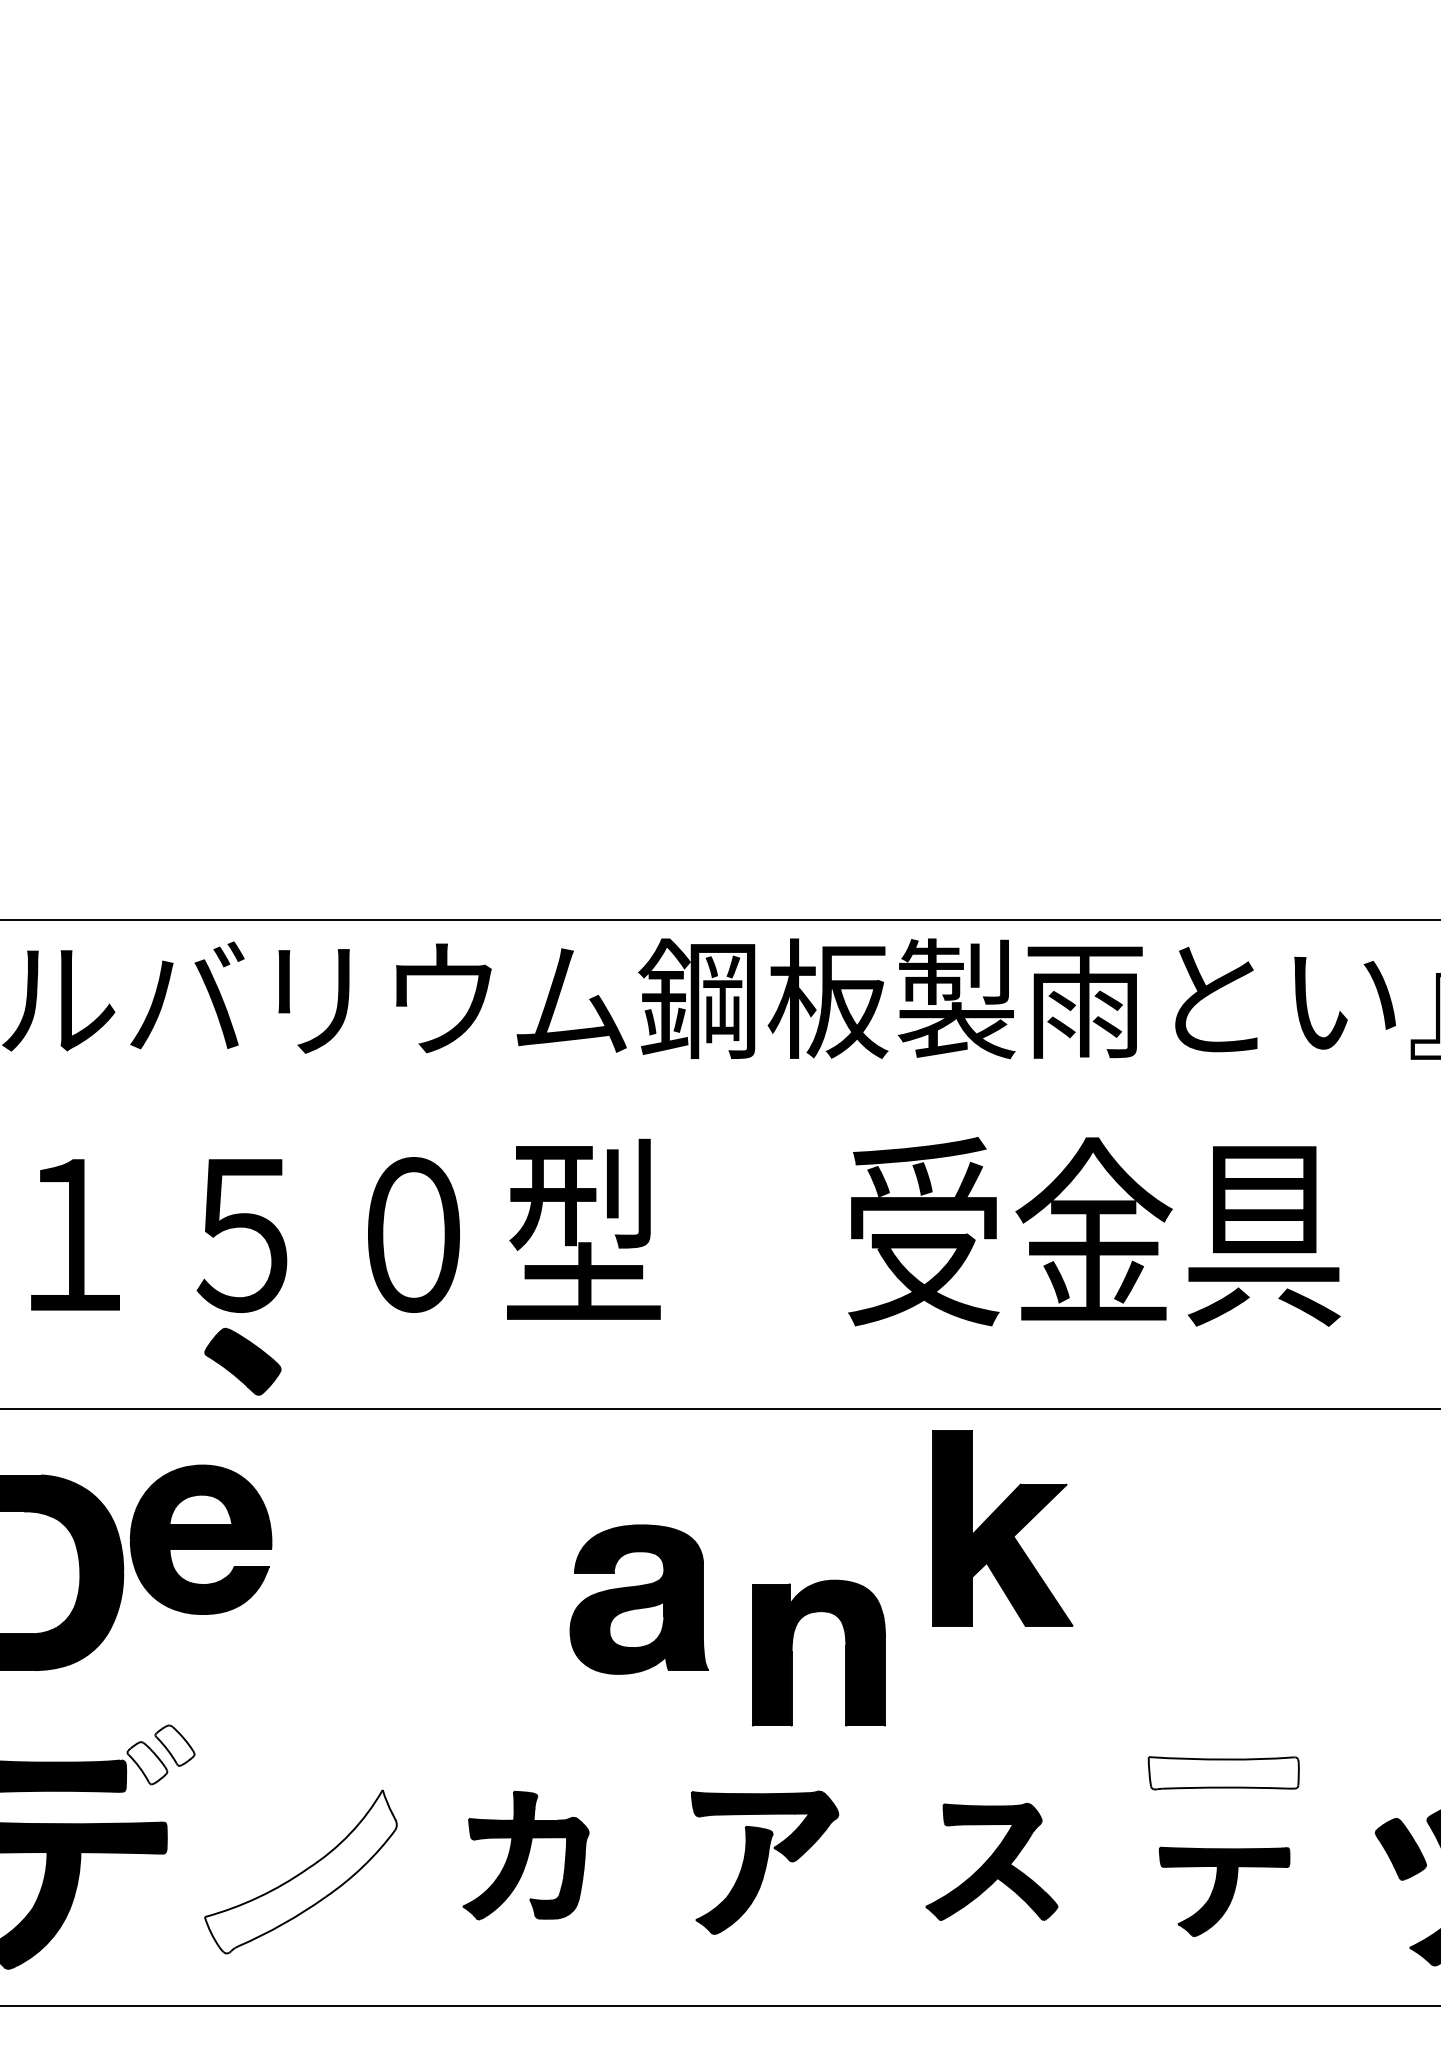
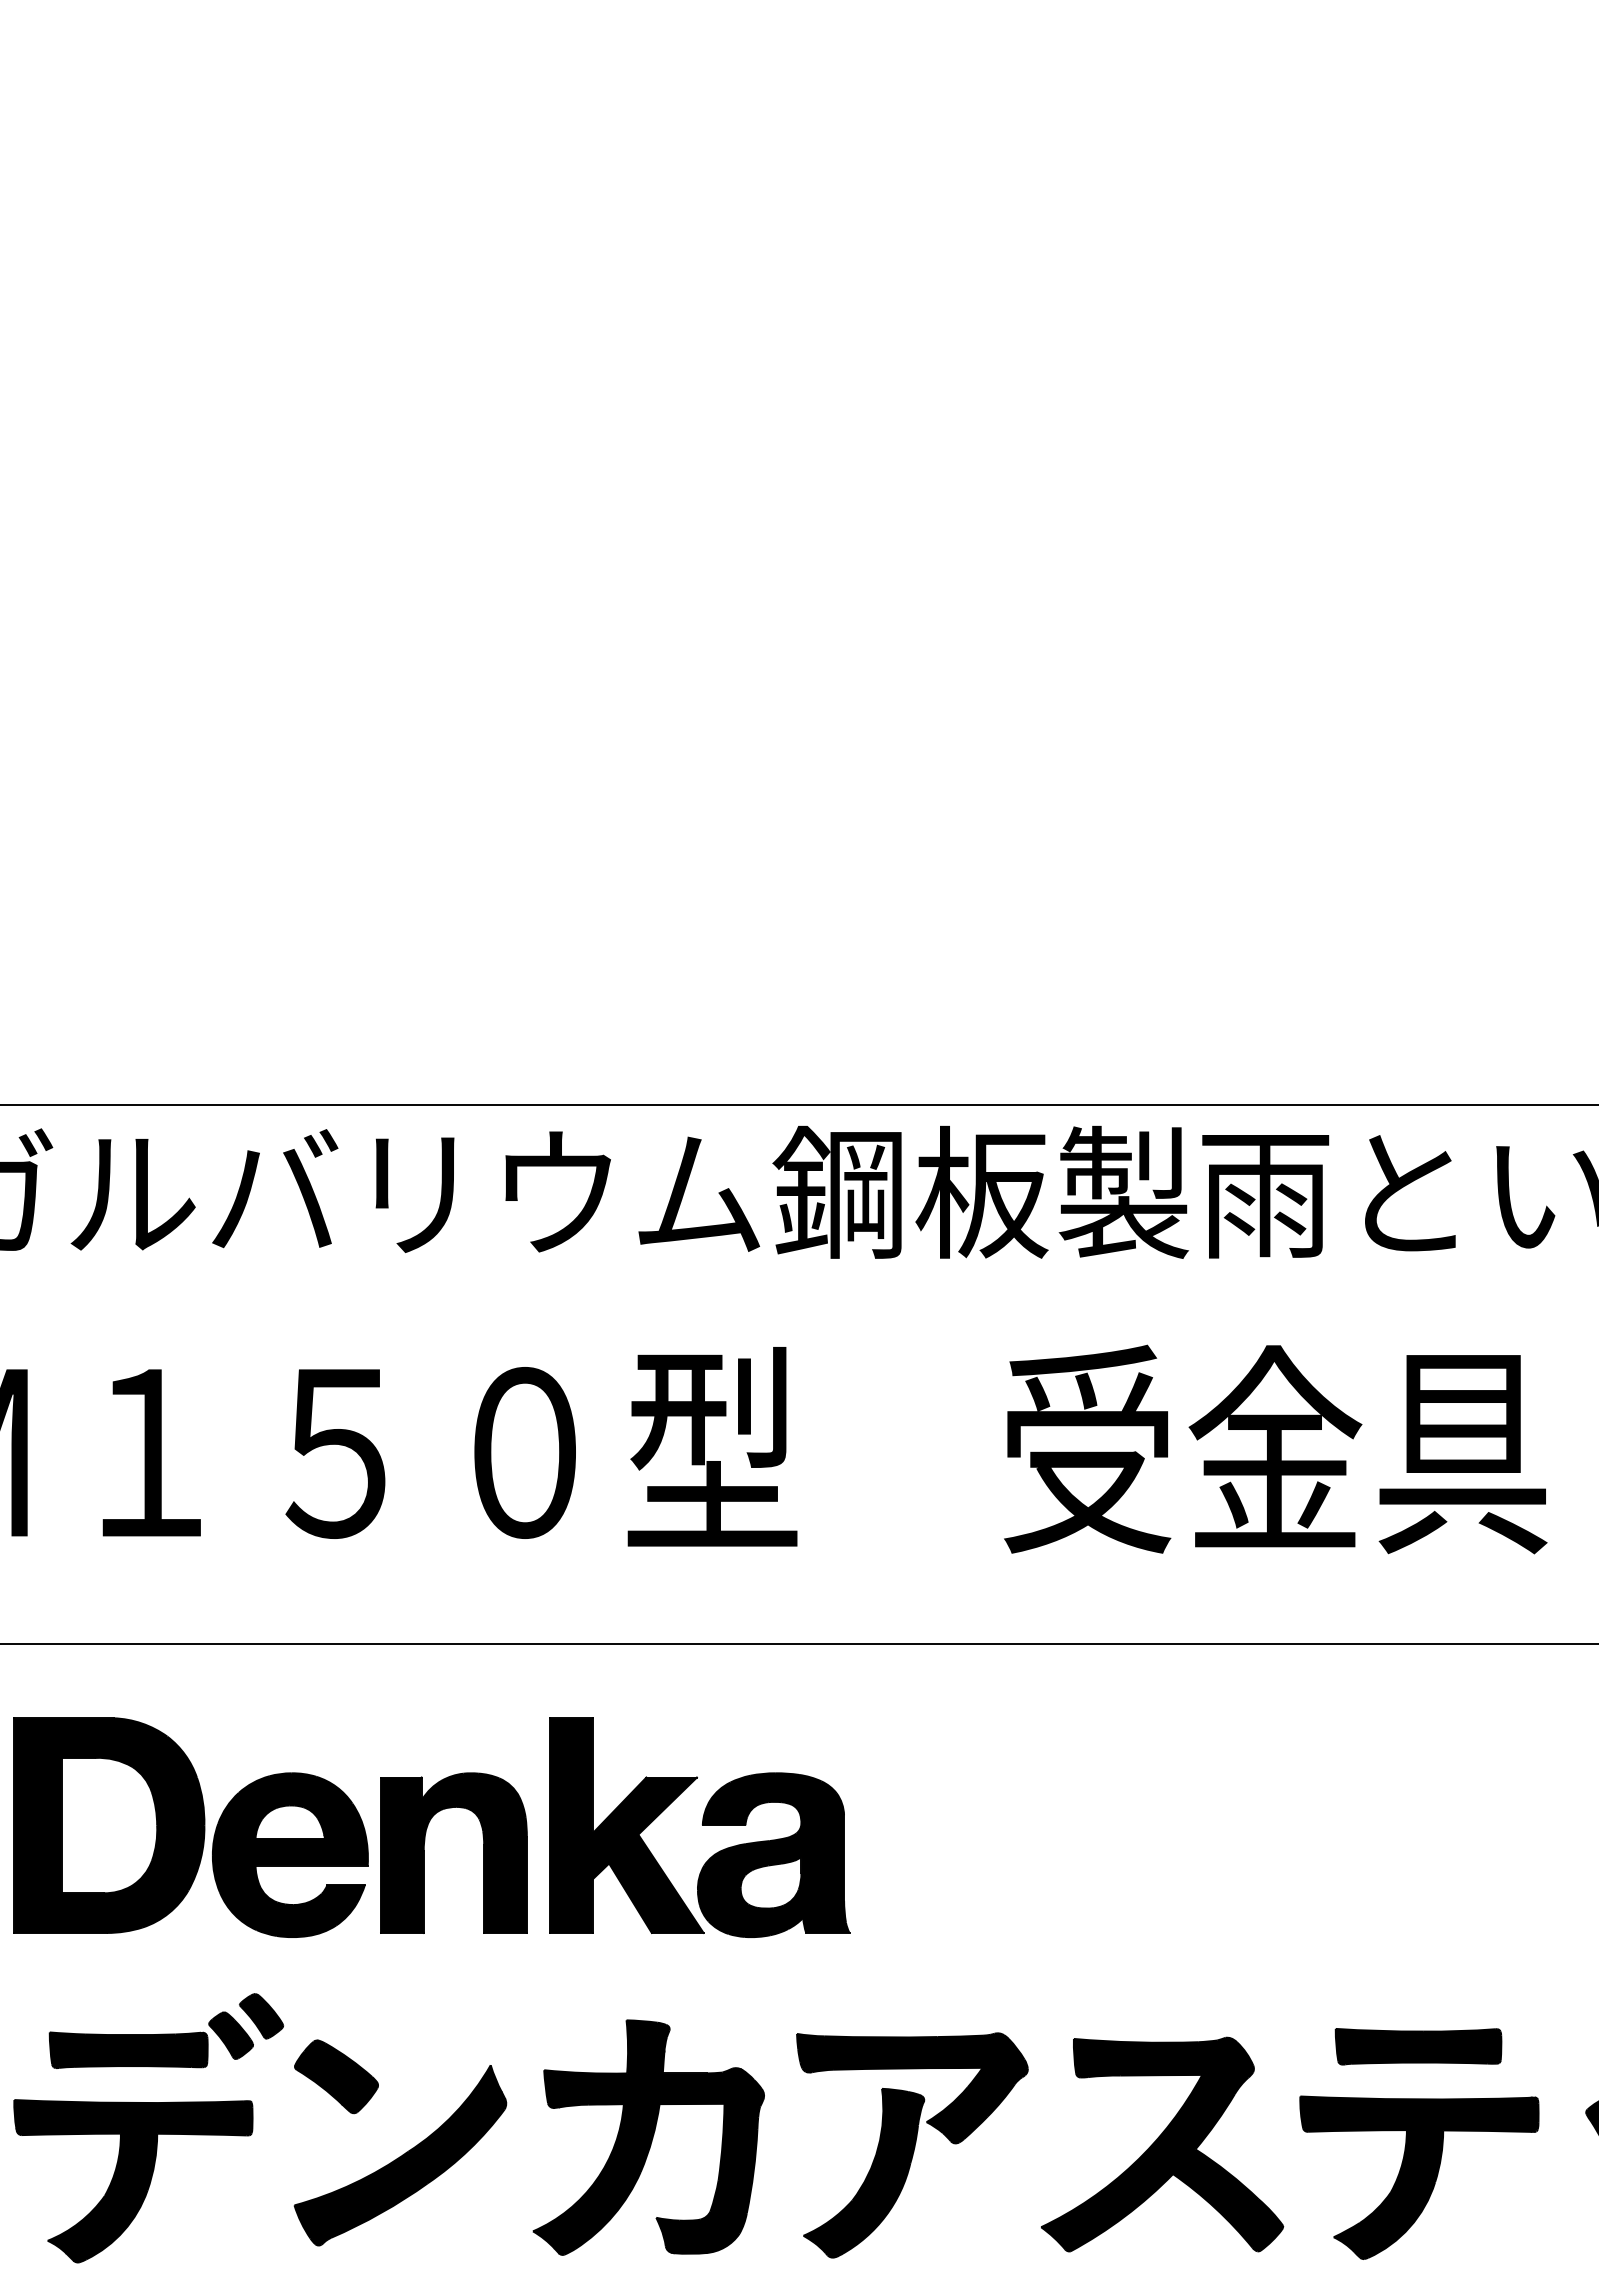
part: (242, 1361) -> (336, 2076), moved
part: (1002, 1528) -> (626, 1825), moved
part: (201, 1539) -> (290, 1854), moved
part: (792, 1652) -> (424, 1852), moved
fill: (174, 1745) -> (261, 2016), added
fill: (147, 1763) -> (231, 2035), added
fill: (1223, 1773) -> (1418, 2046), added
part: (525, 1855) -> (648, 2137), size x1.67
part: (991, 1861) -> (1162, 2144), size x1.67
part: (765, 1862) -> (912, 2145), size x1.43
fill: (300, 1871) -> (400, 2155), added
part: (1224, 1891) -> (1419, 2177), size x1.67

